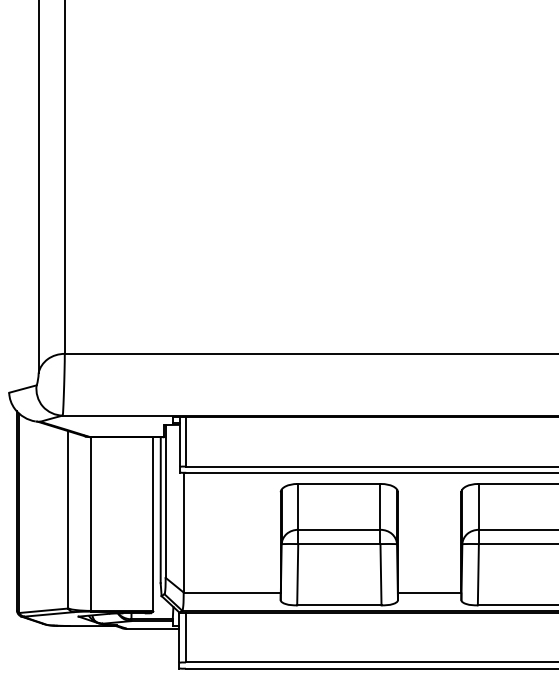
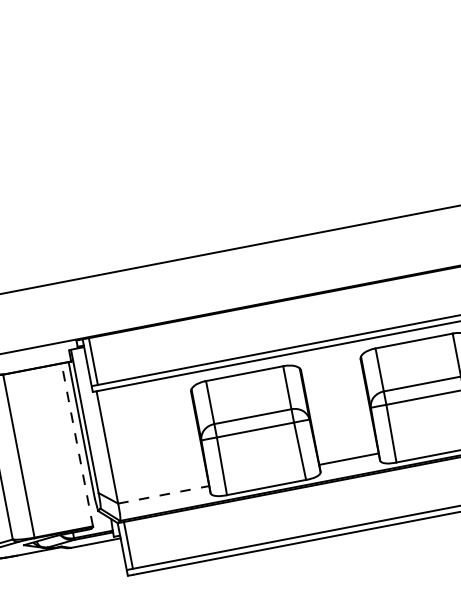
line: (153, 524) -> (77, 445), solid -> dashed
line: (232, 592) -> (163, 494), solid -> dashed

